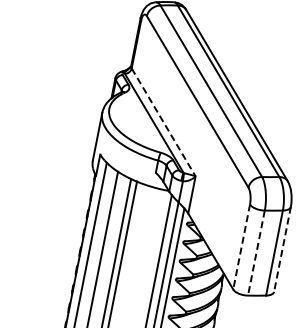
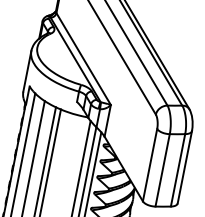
line: (163, 122) -> (83, 59), dashed -> solid
line: (241, 247) -> (149, 165), dashed -> solid
line: (282, 249) -> (184, 167), dashed -> solid
line: (256, 253) -> (162, 170), dashed -> solid

